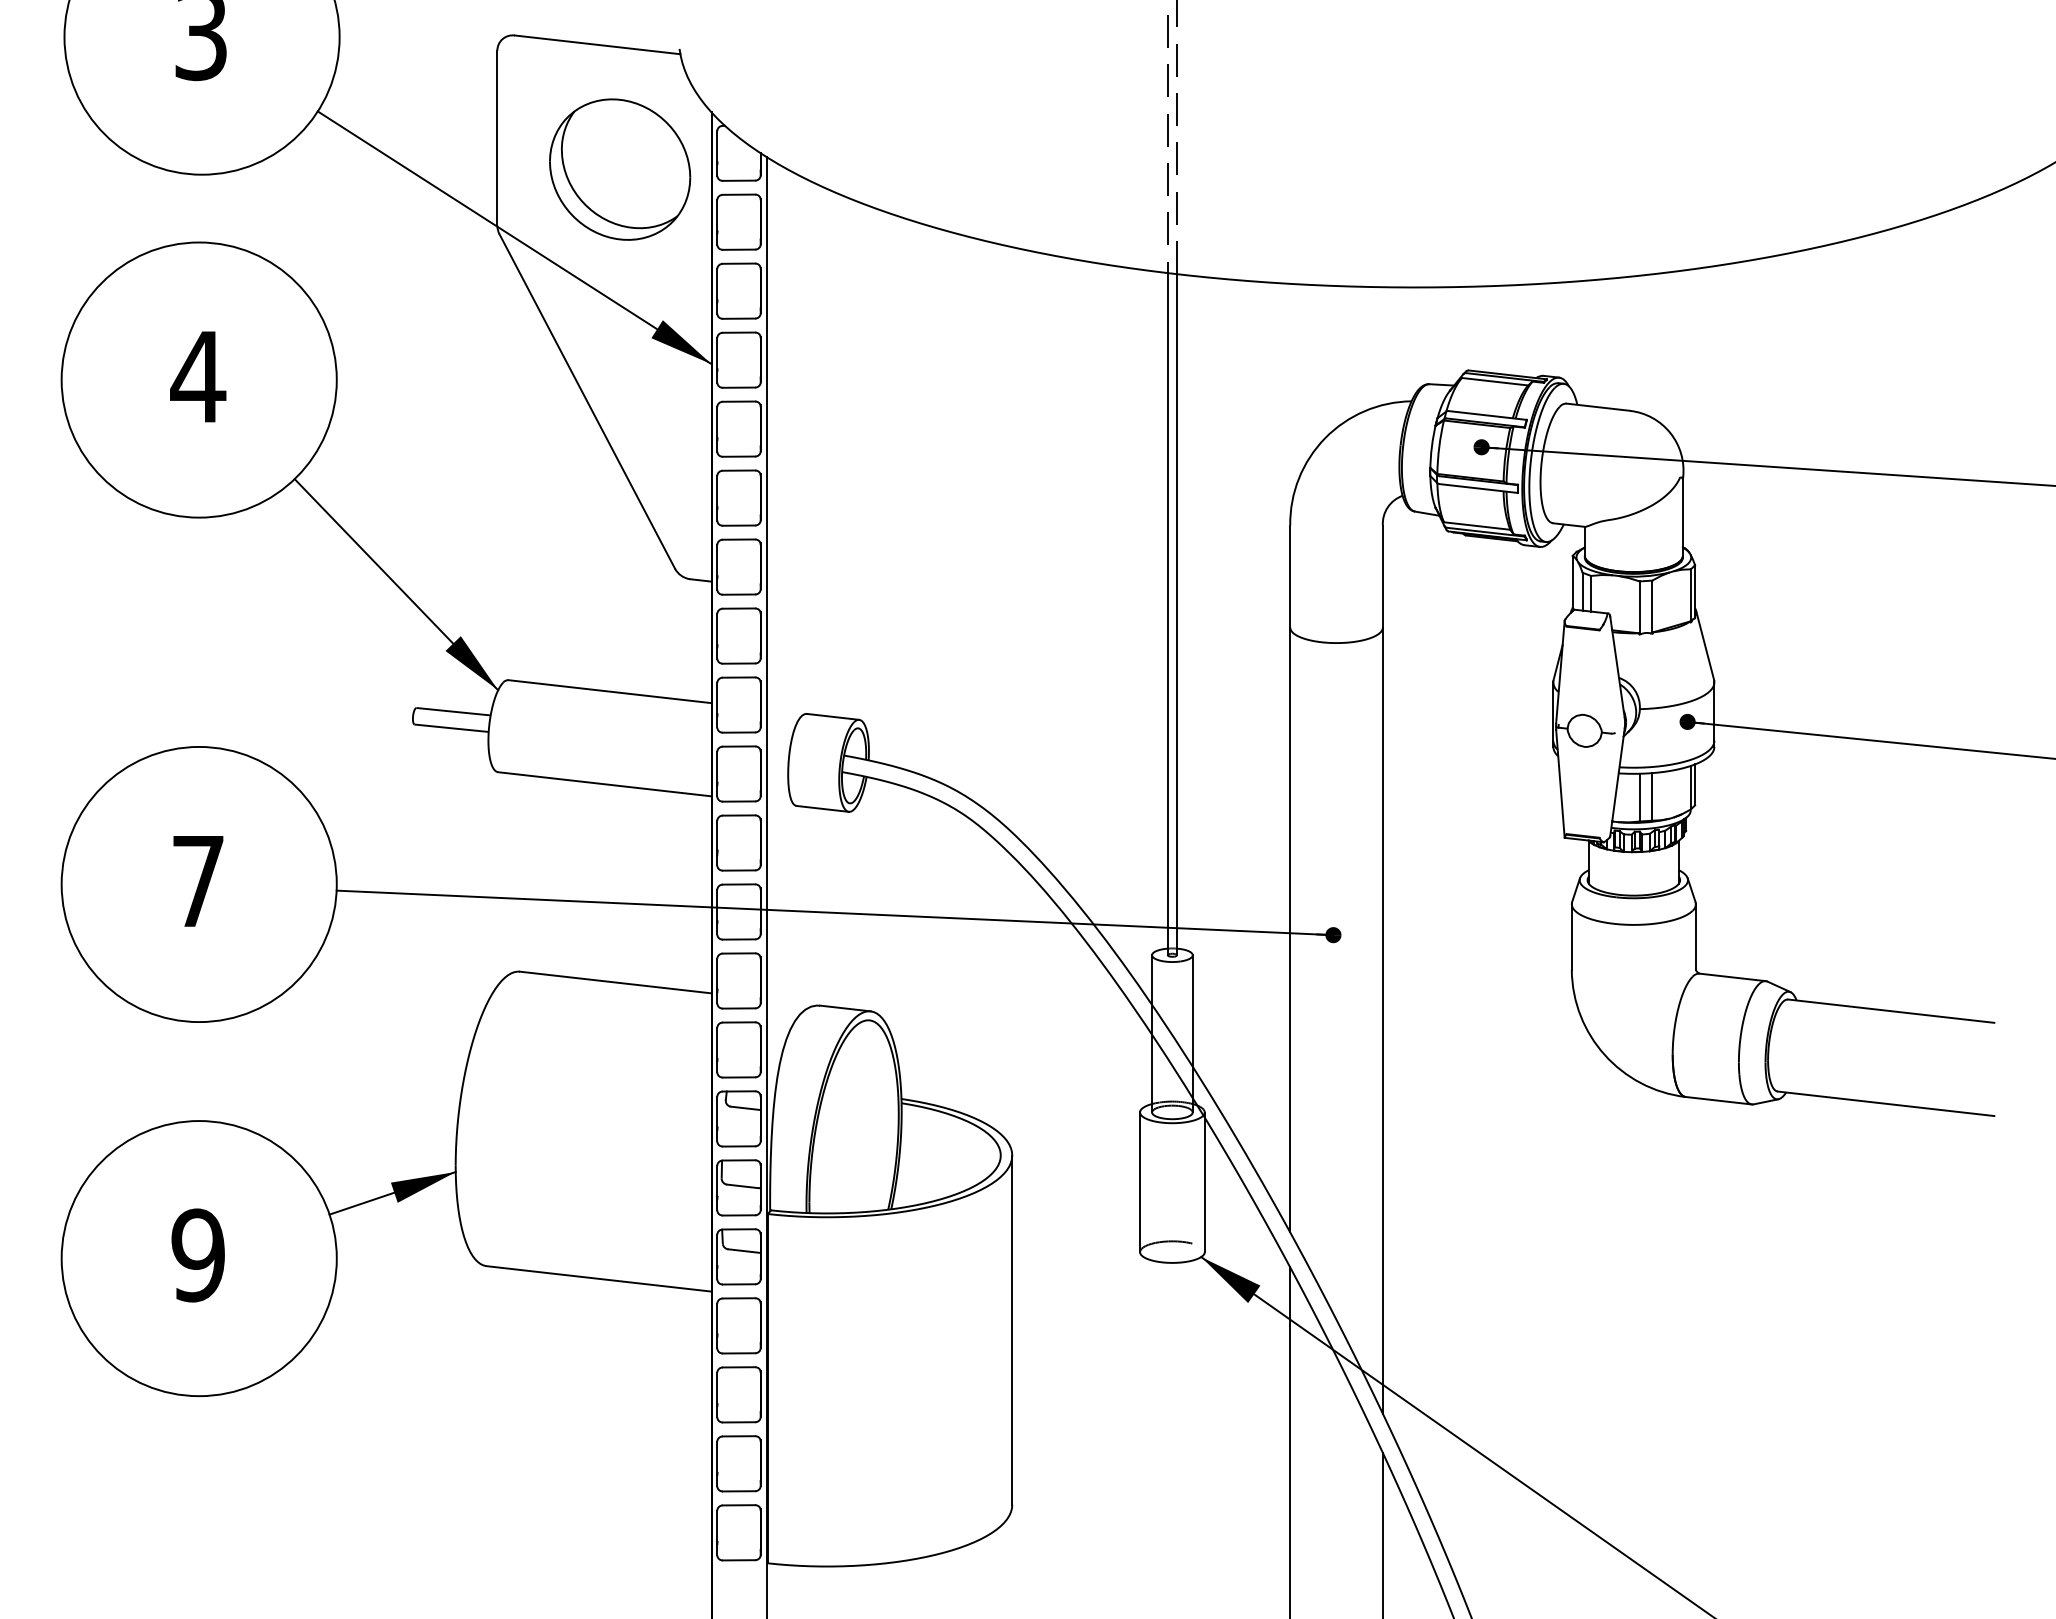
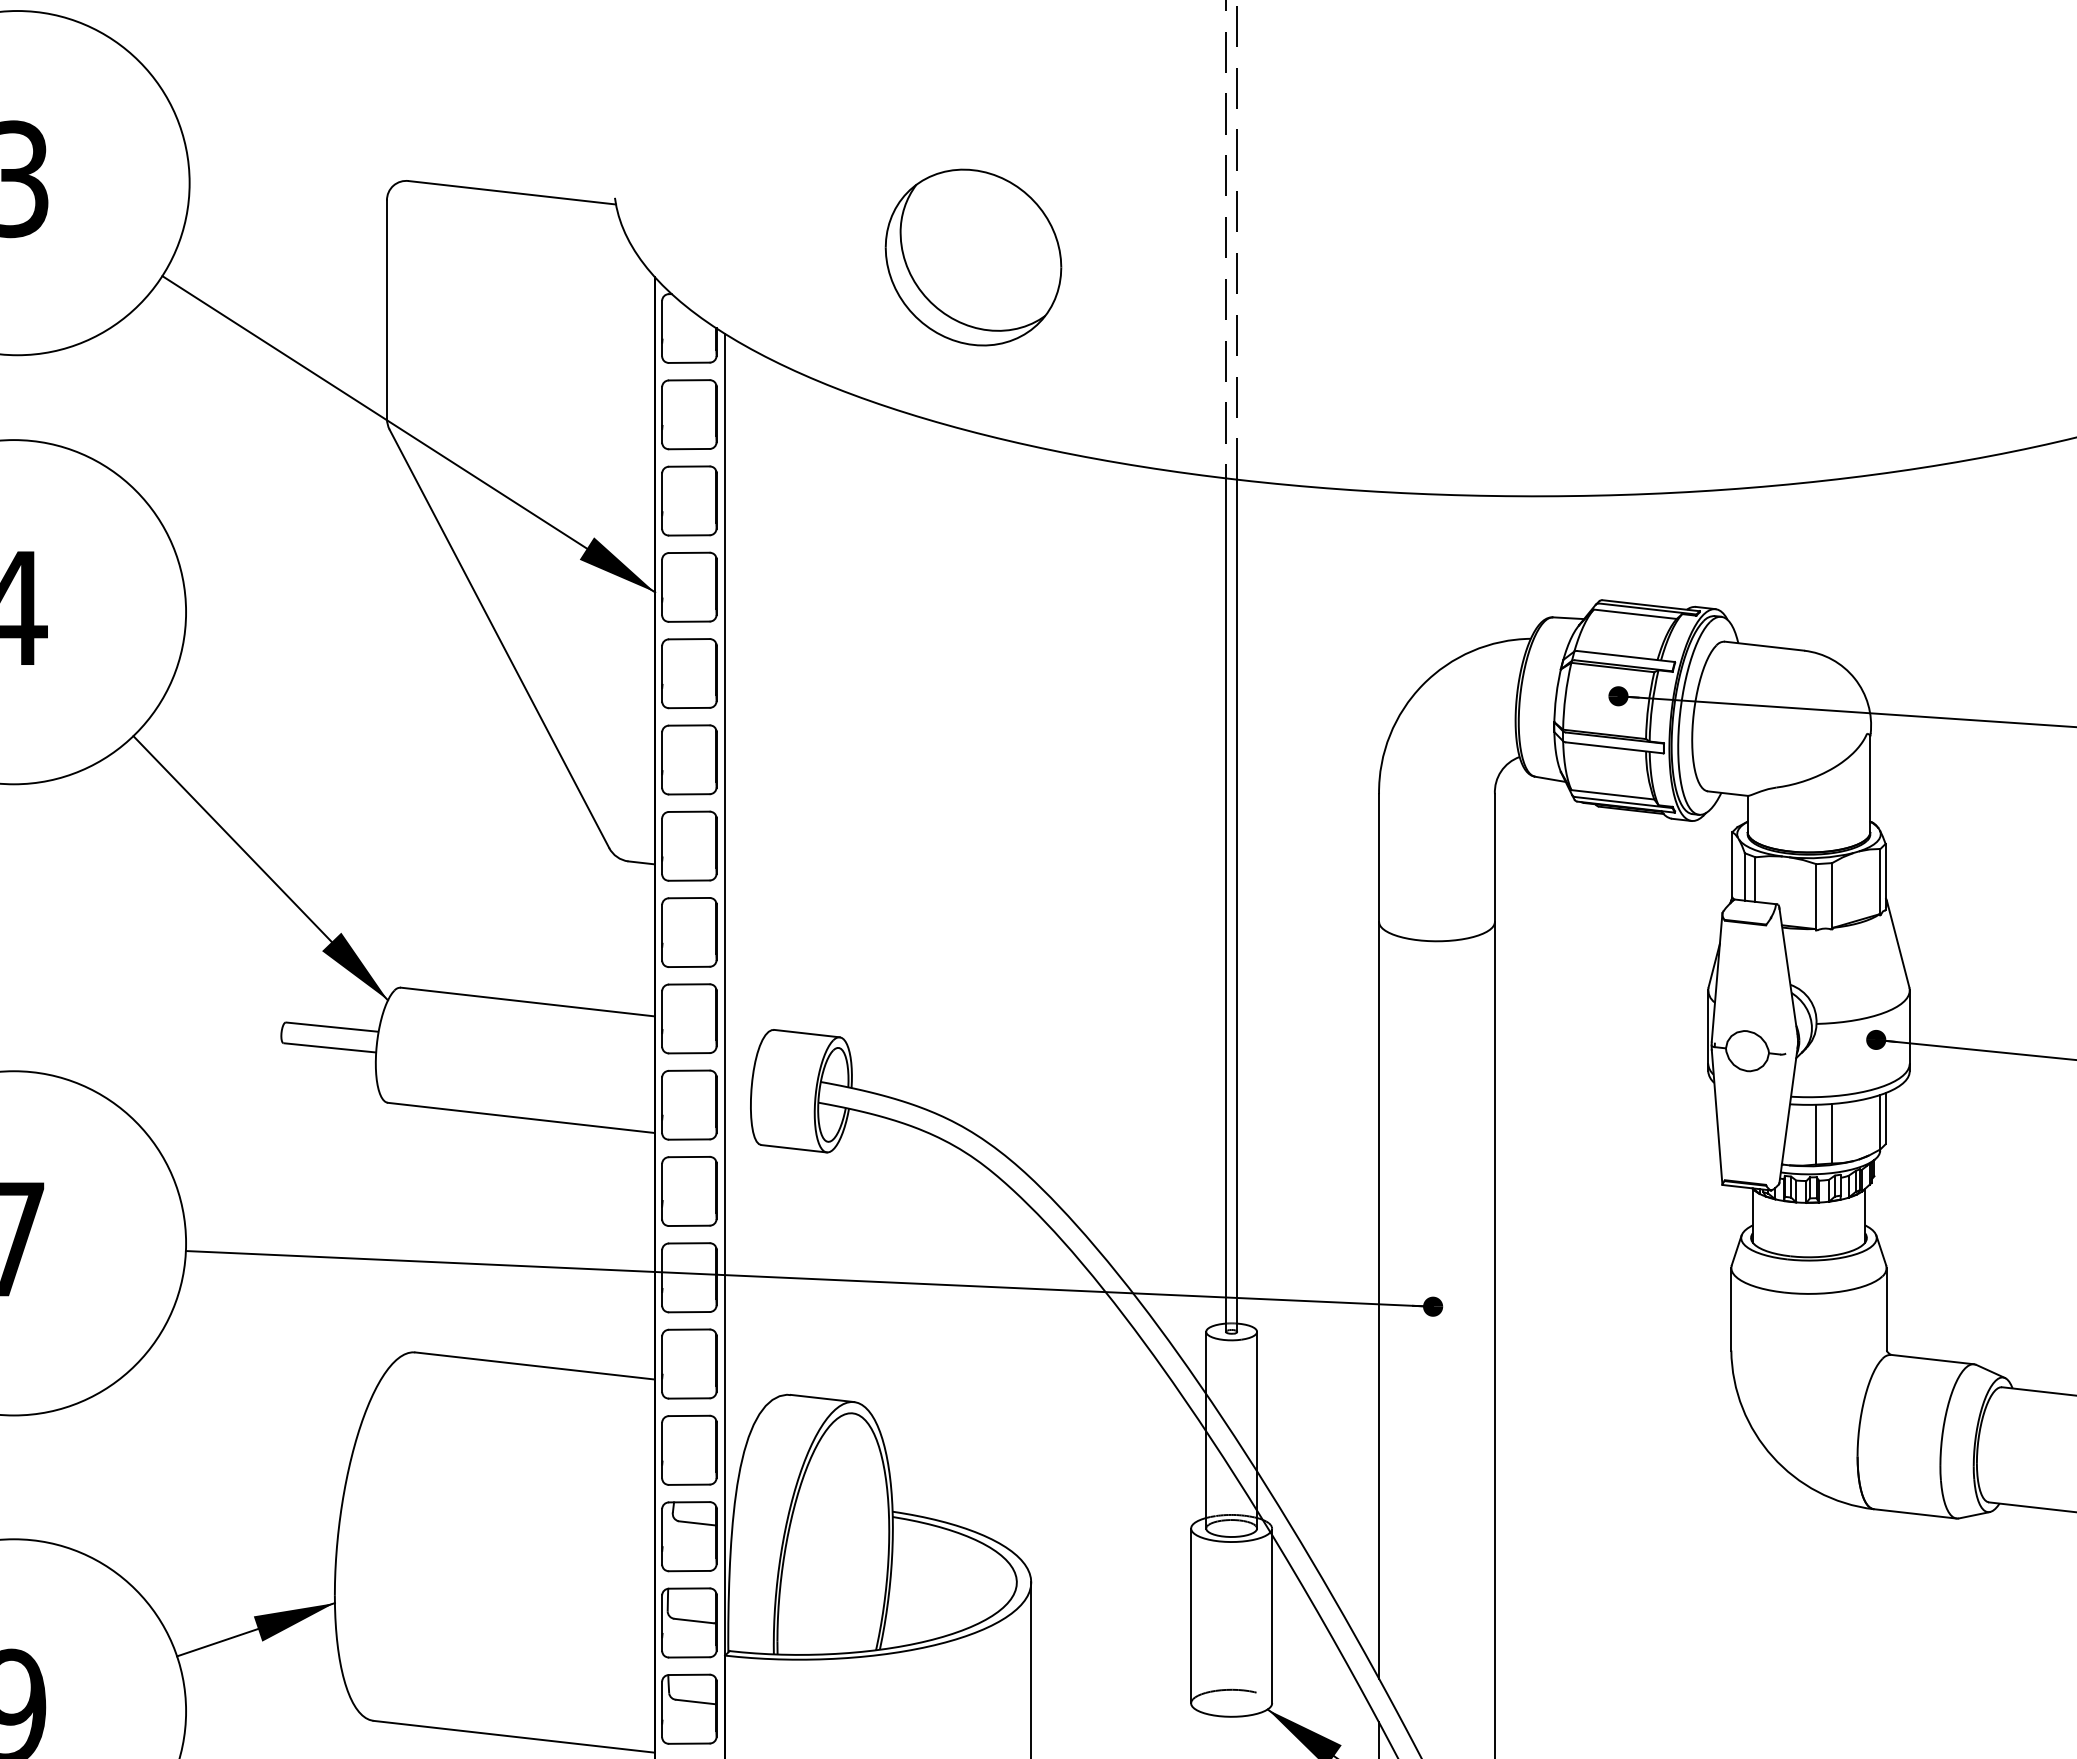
part: (620, 169) -> (973, 257), moved

